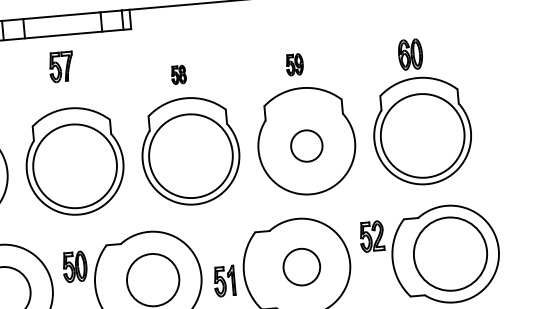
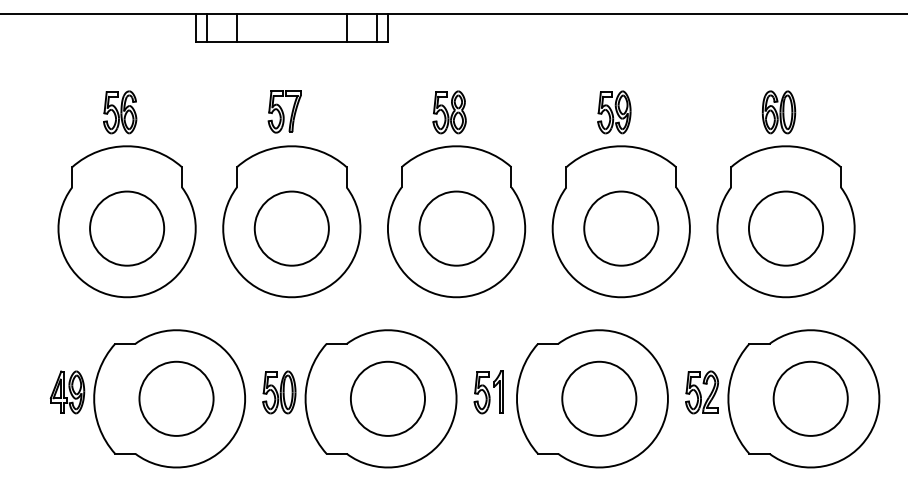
part: (294, 64) -> (614, 112), size x1.43
part: (61, 66) -> (284, 111), moved
part: (178, 74) -> (449, 112), size x1.67
circle: (422, 135) -> (785, 228), size x0.62
circle: (306, 145) -> (621, 228), size x1.67
circle: (190, 156) -> (456, 228), size x0.62
circle: (74, 166) -> (291, 228), size x0.62
part: (371, 236) -> (701, 392), moved
circle: (450, 253) -> (810, 398), size x0.71
part: (75, 266) -> (279, 392), moved
circle: (301, 266) -> (599, 398), size x1.43
part: (224, 281) -> (488, 392), moved

